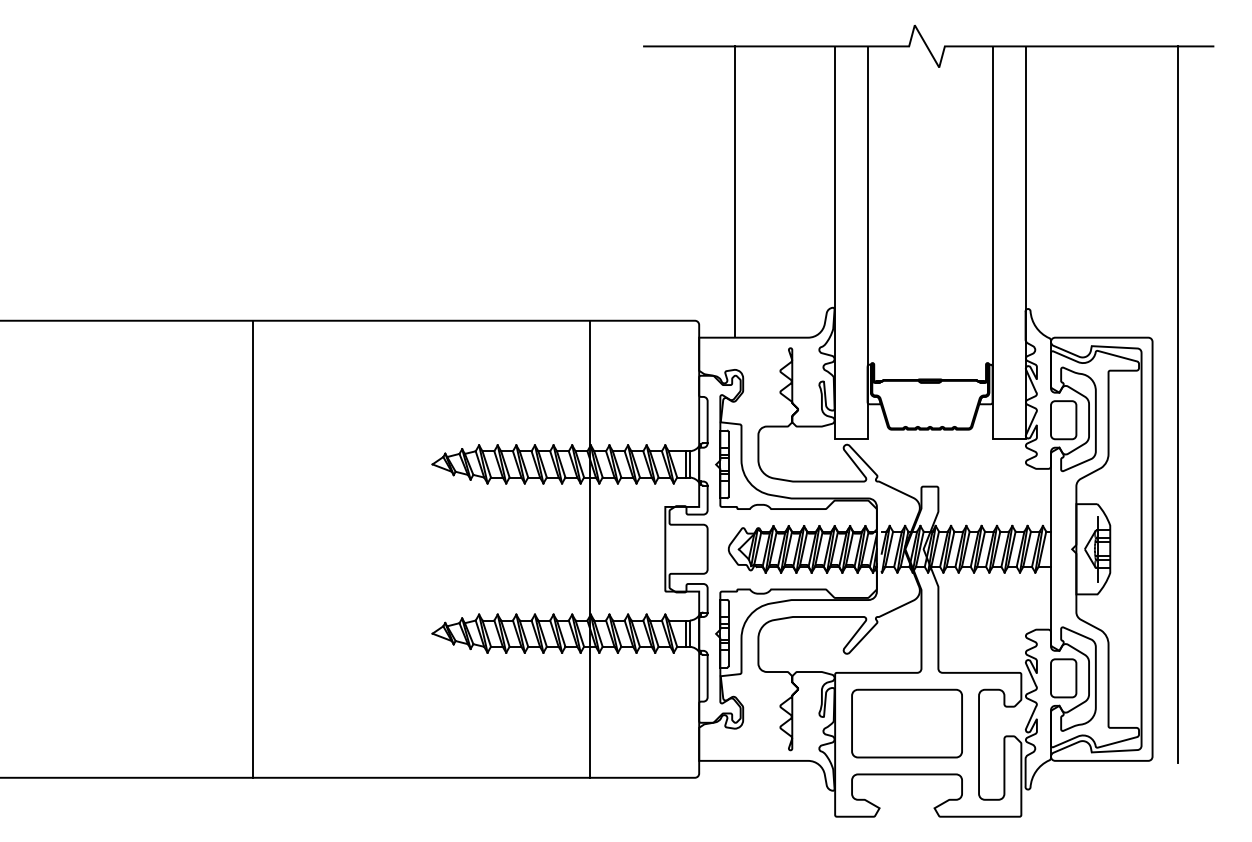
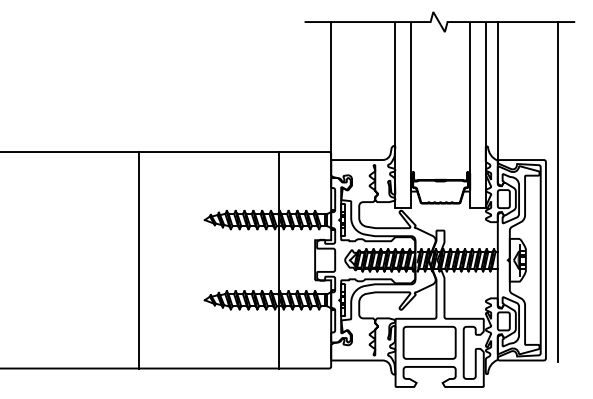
line: (735, 190) -> (331, 90), moved
line: (1050, 195) -> (497, 92), added
line: (252, 549) -> (138, 260), moved

